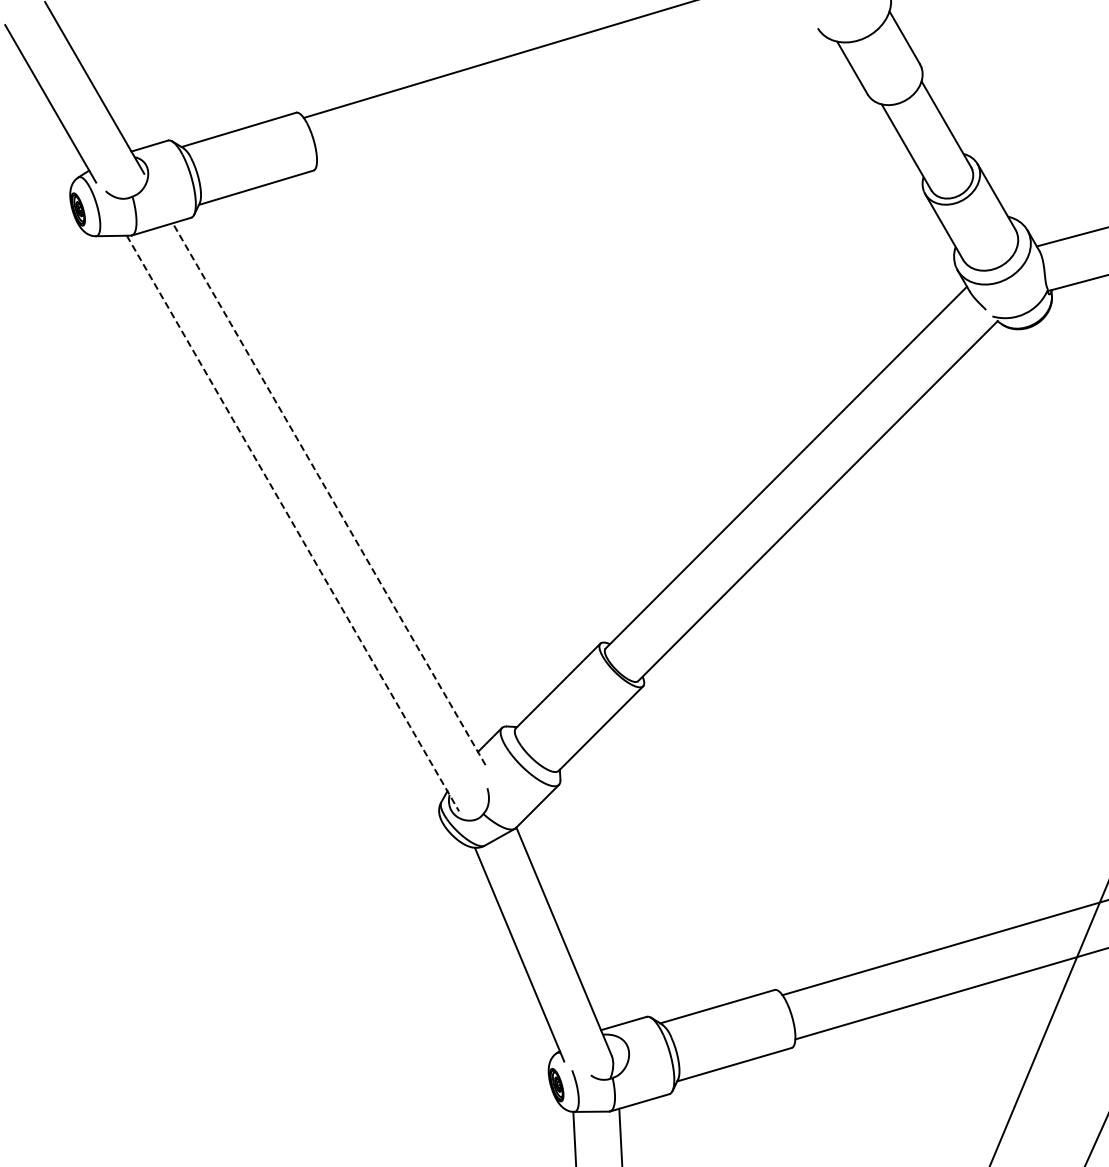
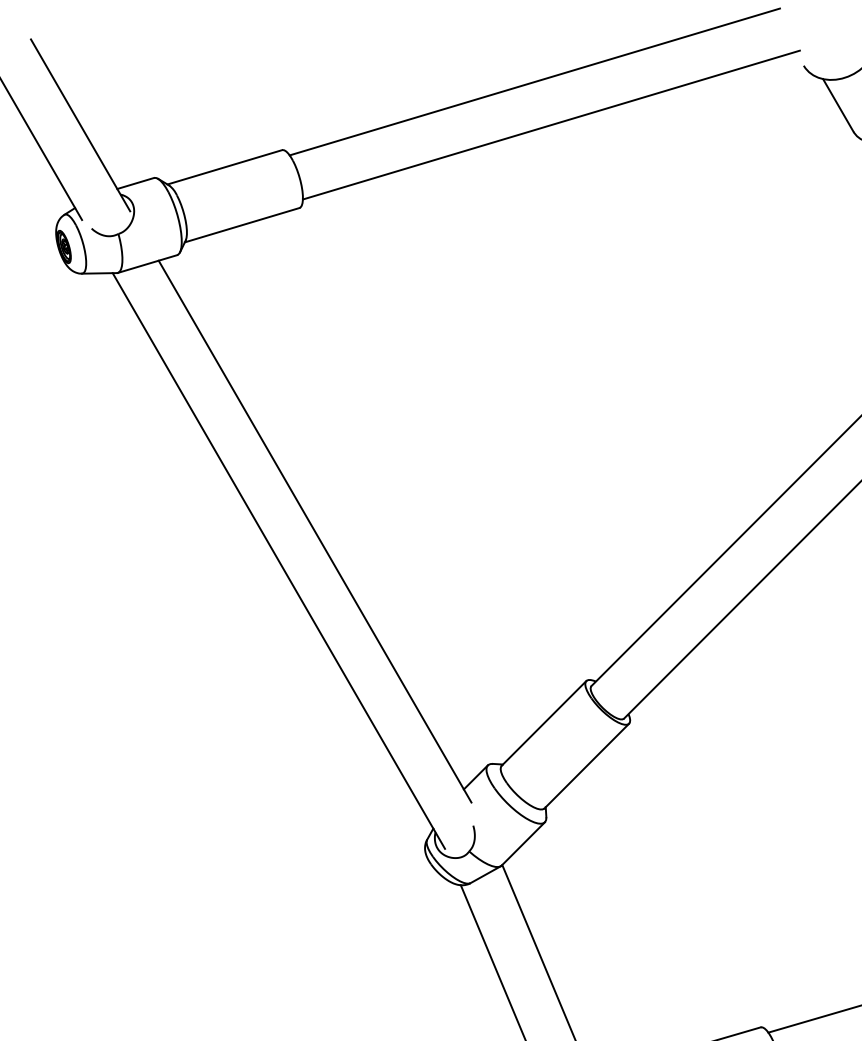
line: (565, 87) -> (551, 124), added
line: (329, 494) -> (315, 531), dashed -> solid
line: (293, 524) -> (279, 561), dashed -> solid

